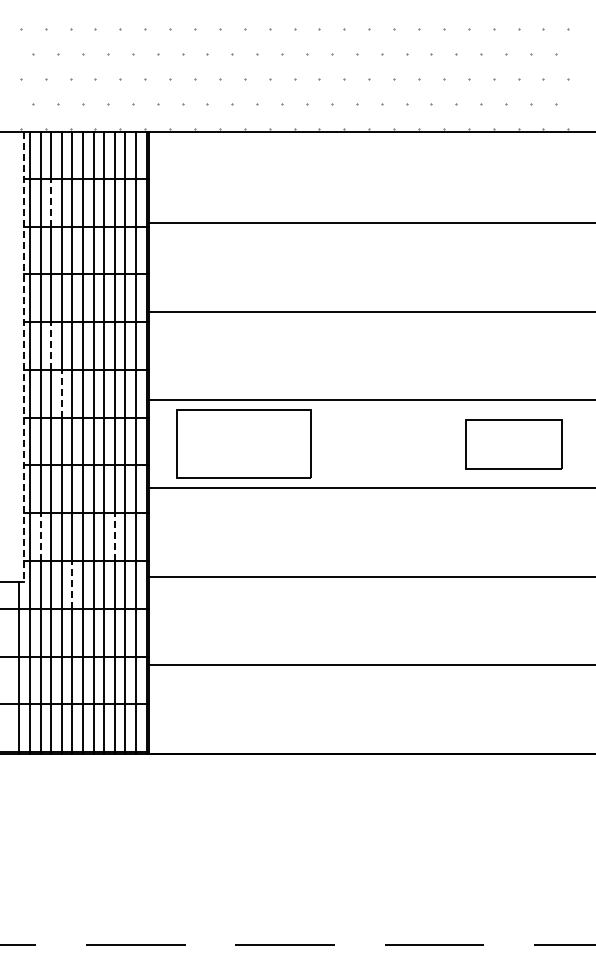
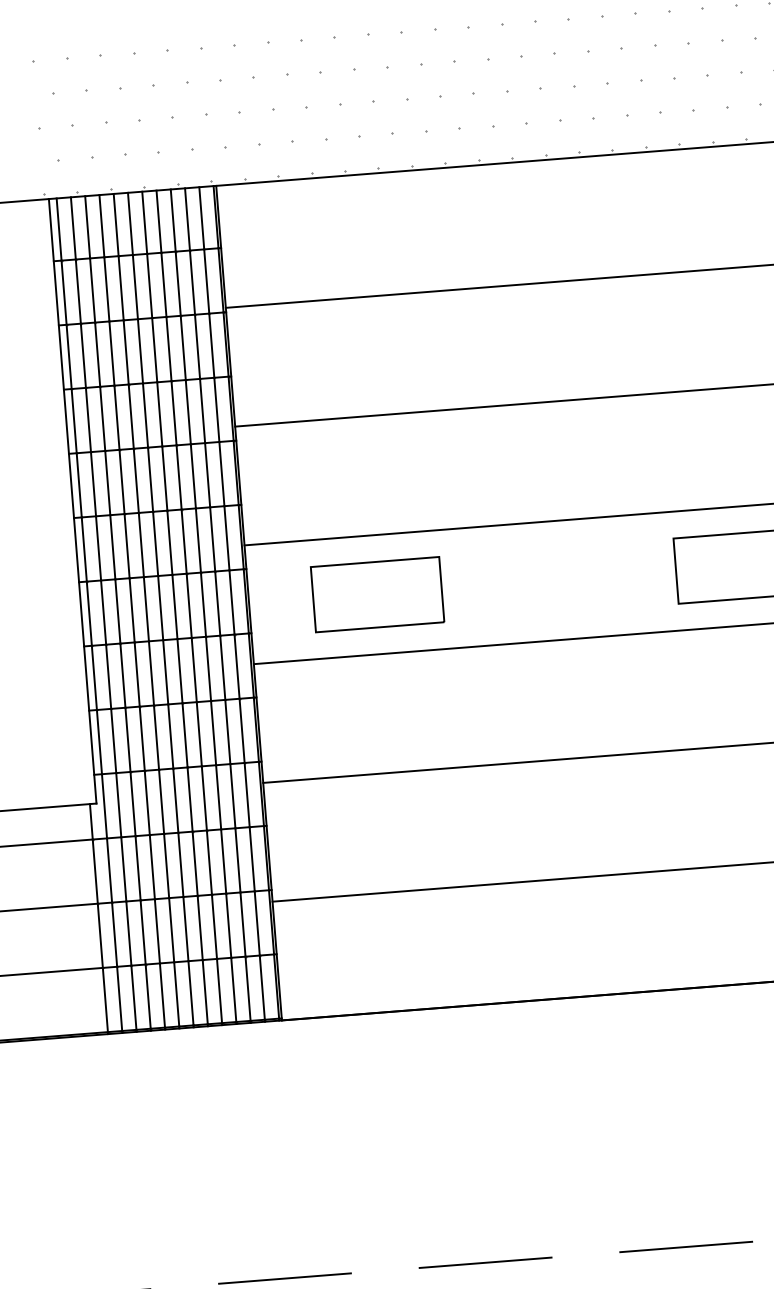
line: (51, 202) -> (93, 290), dashed -> solid
line: (51, 345) -> (108, 482), dashed -> solid
line: (24, 357) -> (73, 501), dashed -> solid
line: (61, 393) -> (126, 545), dashed -> solid
part: (243, 444) -> (376, 595), size x0.71
line: (40, 537) -> (113, 741), dashed -> solid
line: (114, 537) -> (213, 733), dashed -> solid
line: (72, 584) -> (161, 801), dashed -> solid

